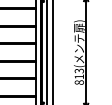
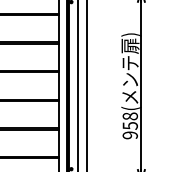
text: (78, 76) -> (128, 125), 813( -> 958(

